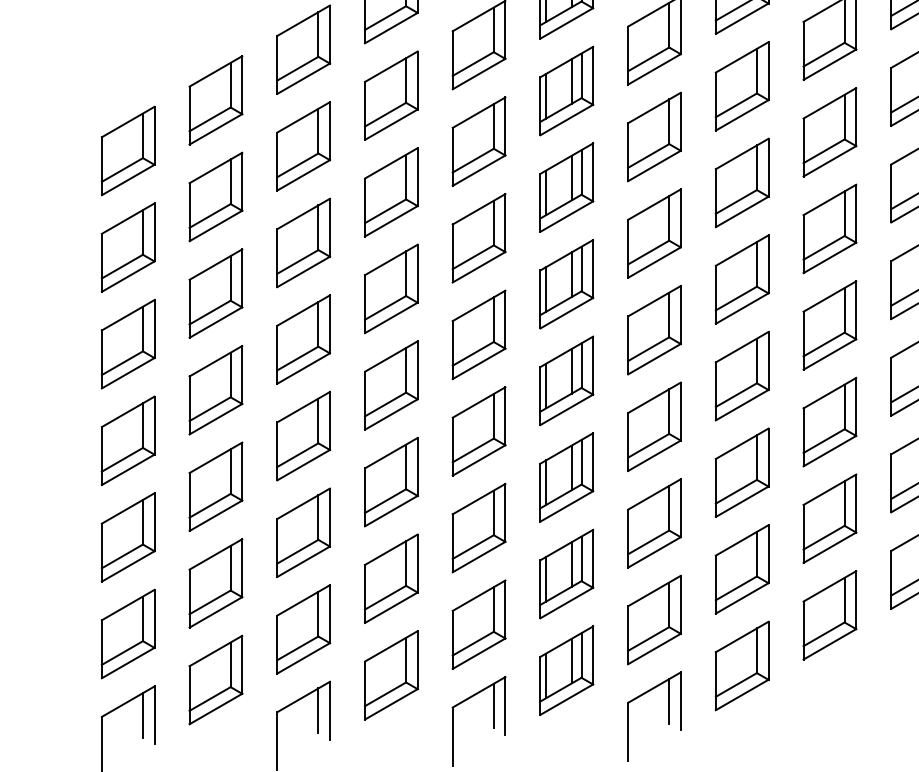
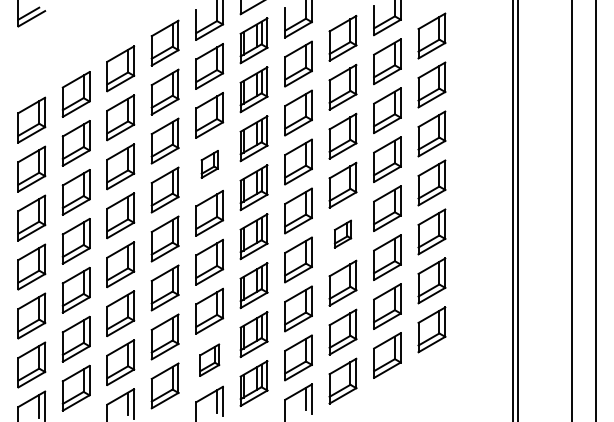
part: (478, 238) -> (209, 164), size x0.6
part: (741, 374) -> (342, 233), size x0.6
part: (478, 623) -> (209, 359), size x0.7

